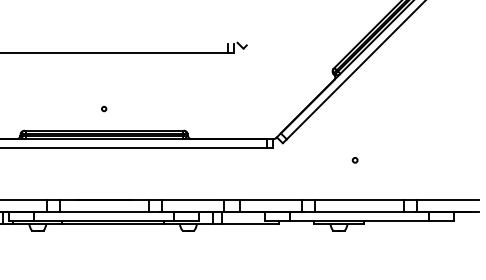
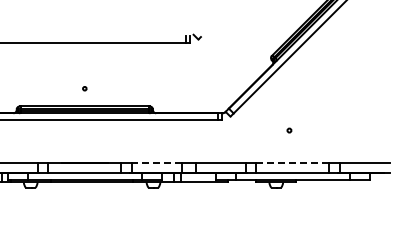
line: (192, 200) -> (156, 163), solid -> dashed
line: (358, 200) -> (292, 163), solid -> dashed

